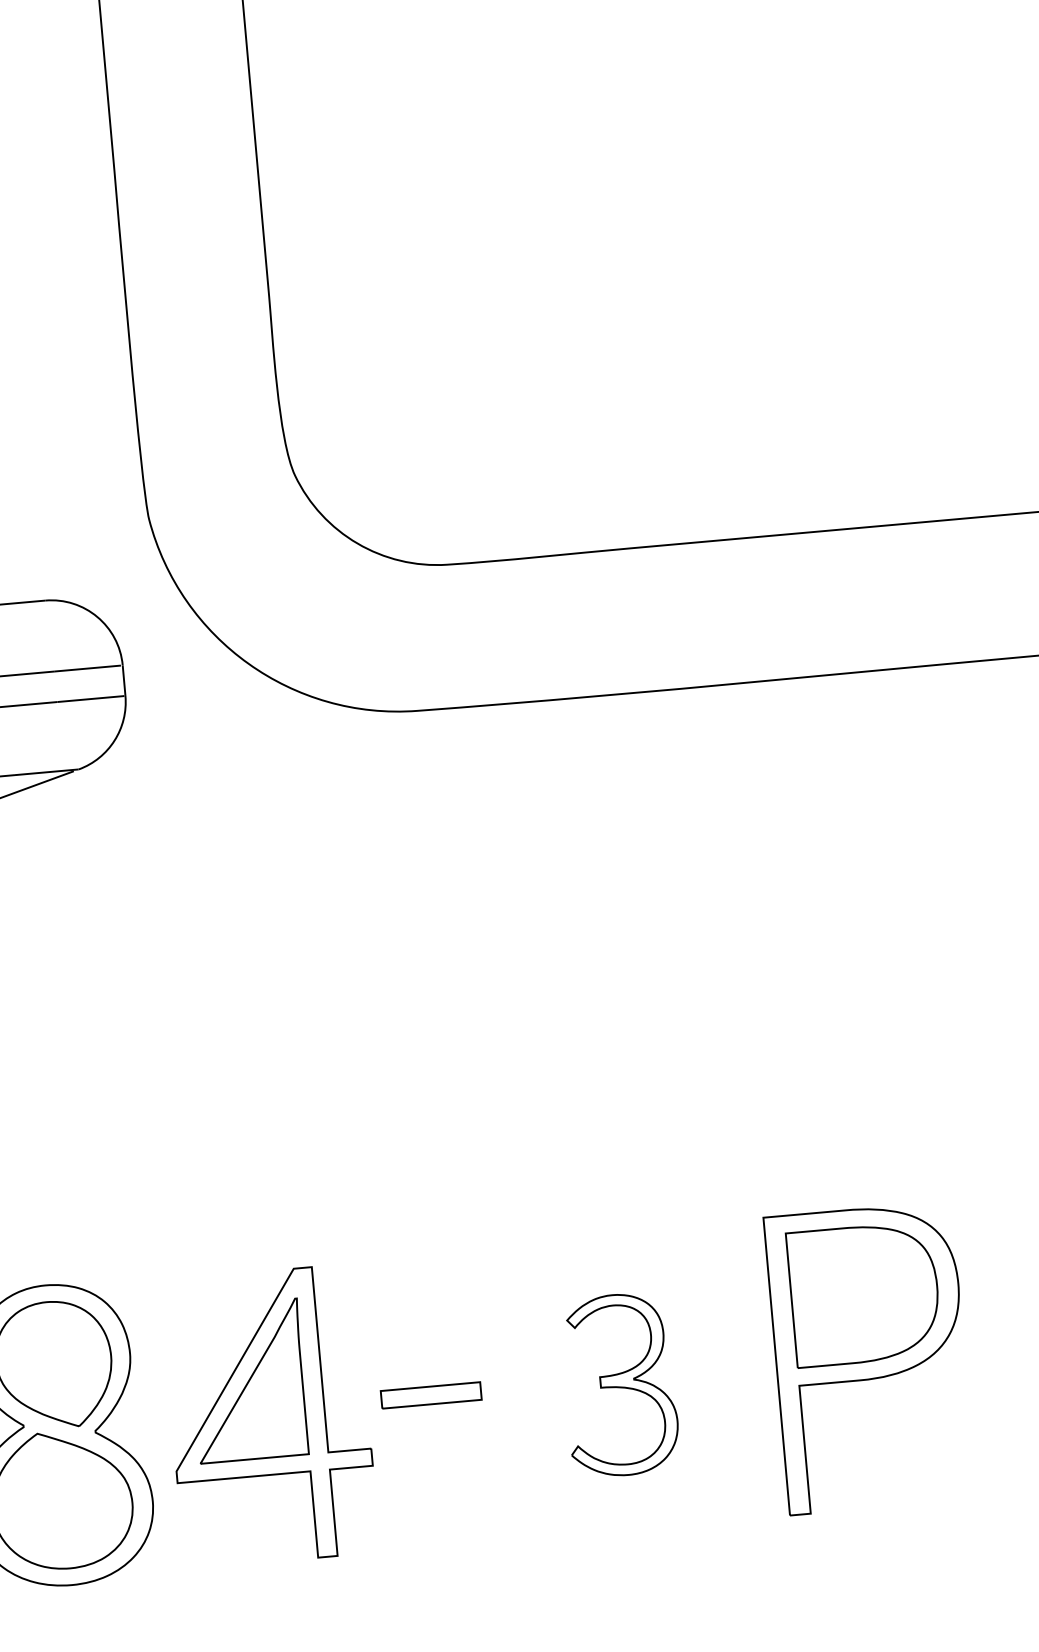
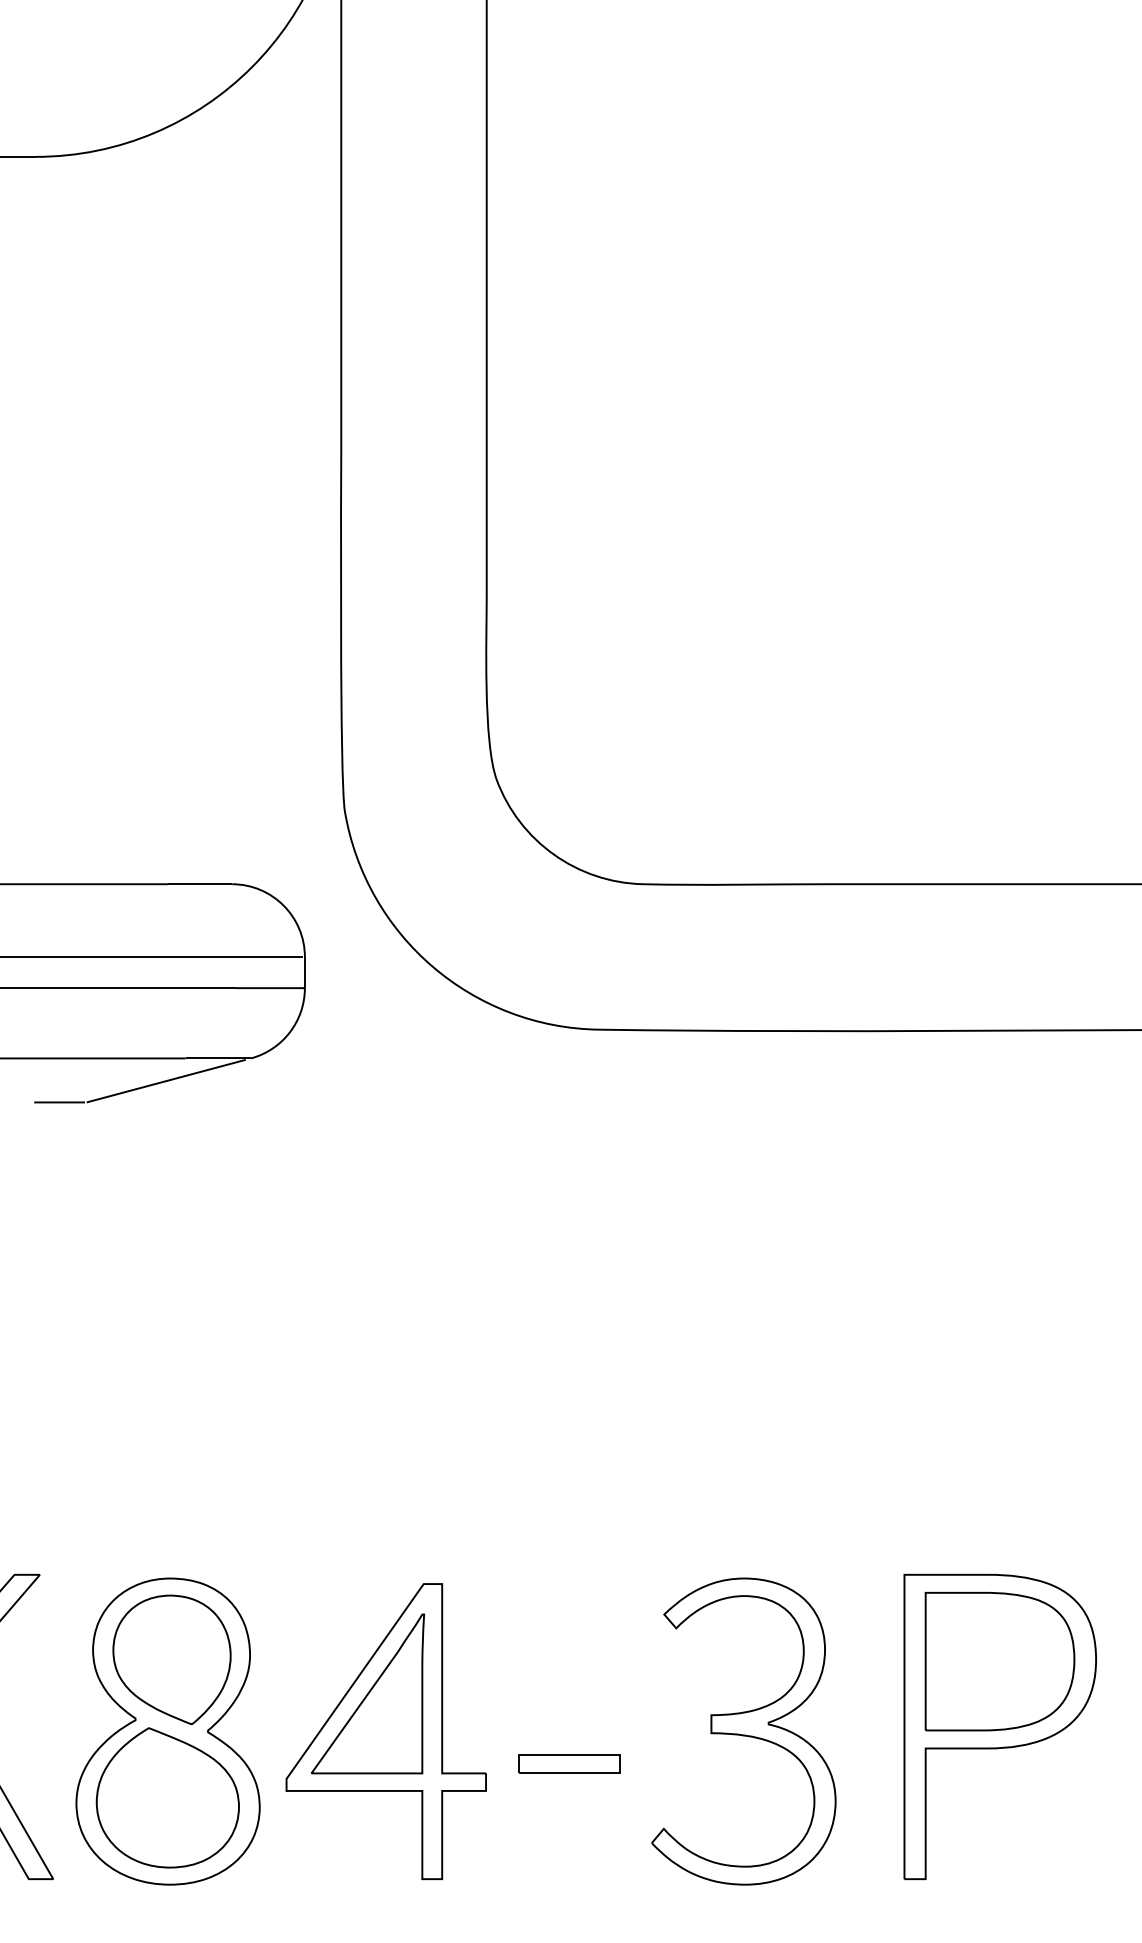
part: (619, 1385) -> (743, 1731), size x1.67
part: (431, 1395) -> (569, 1763), moved

